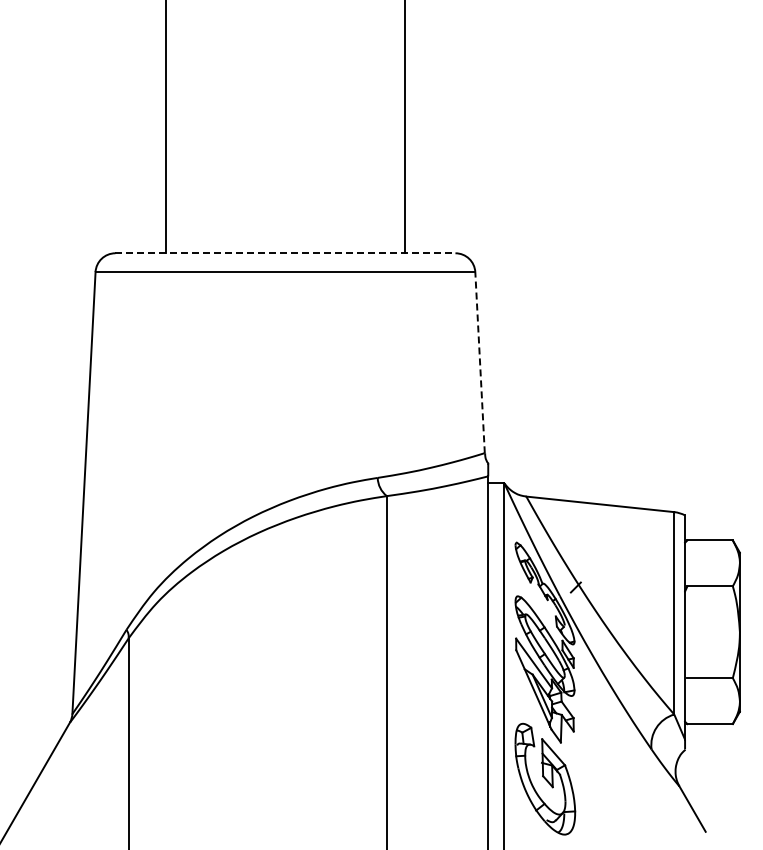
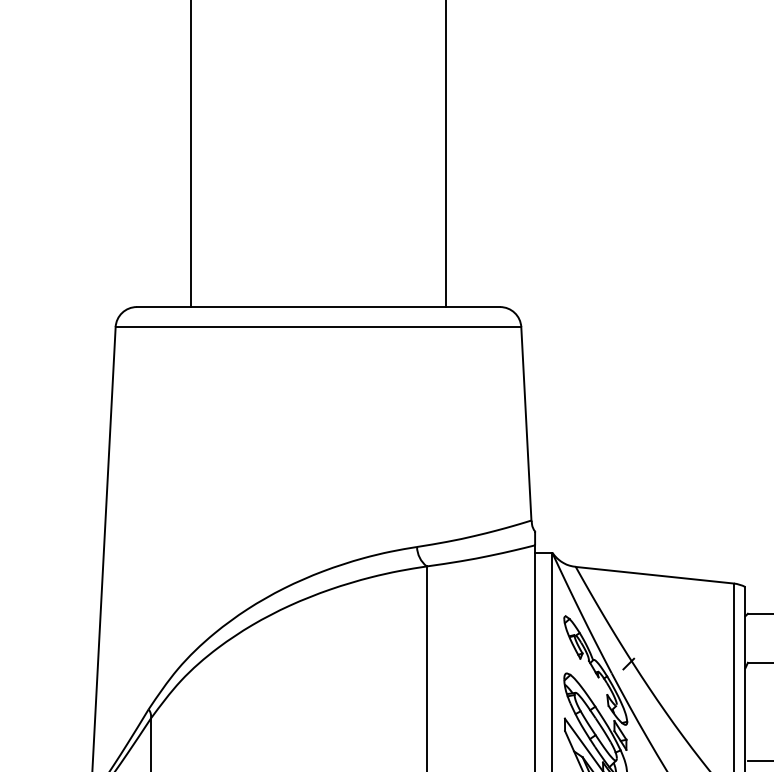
line: (285, 253) -> (318, 307), dashed -> solid
line: (480, 362) -> (526, 423), dashed -> solid

